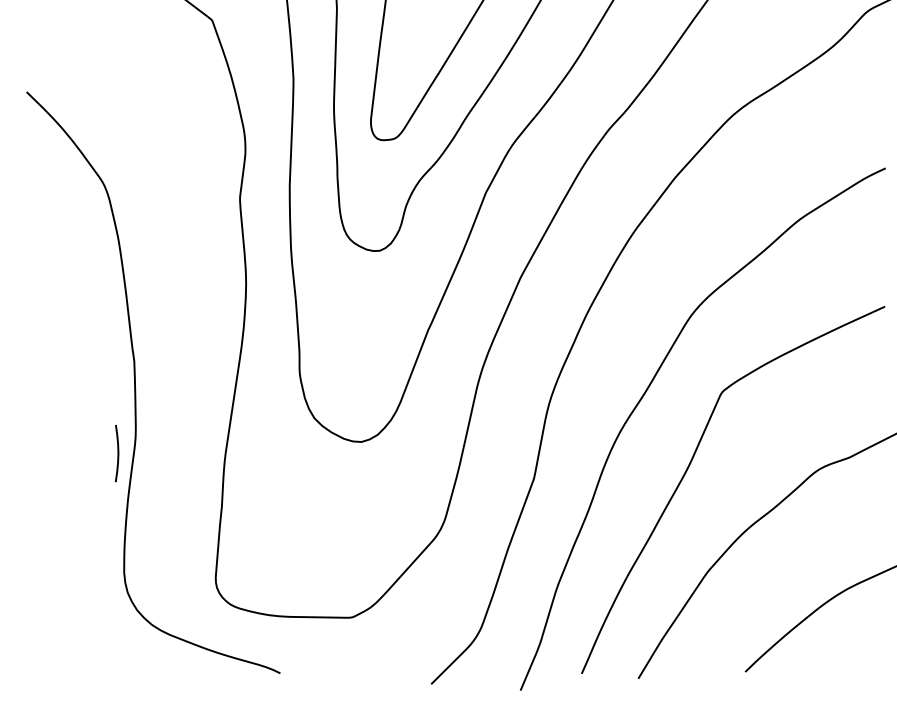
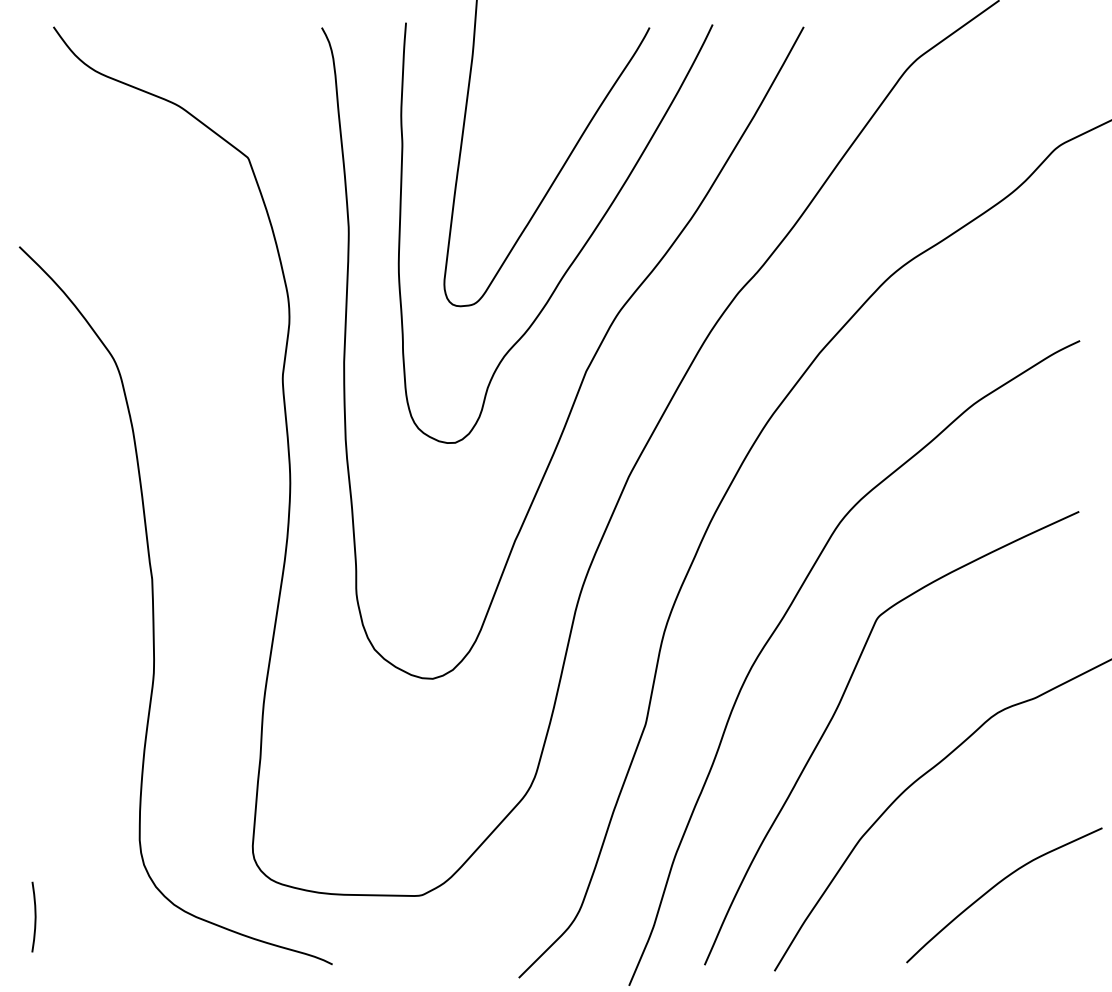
curve: (117, 453) -> (34, 916), moved

